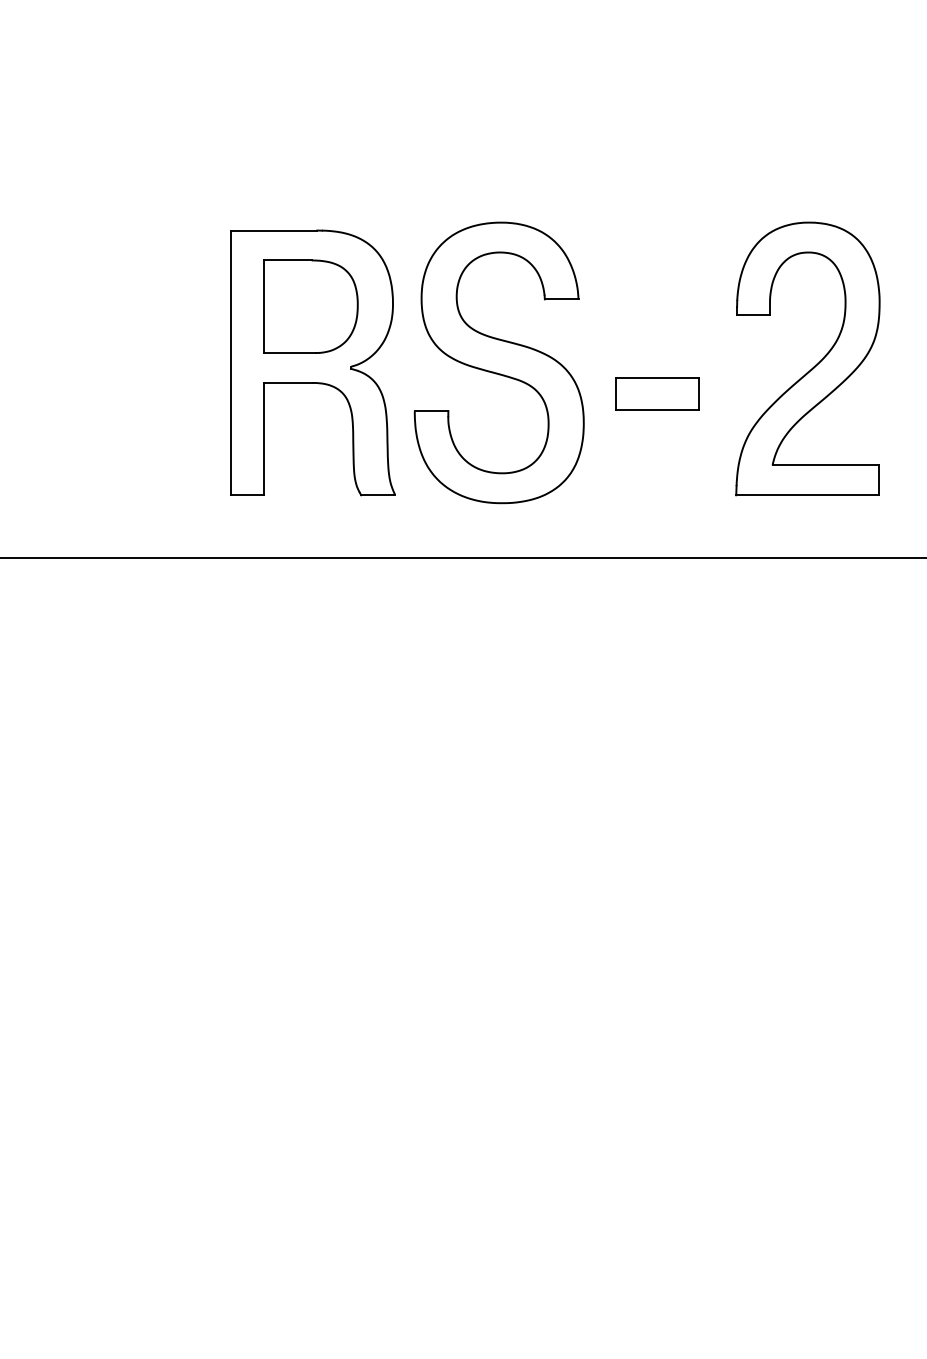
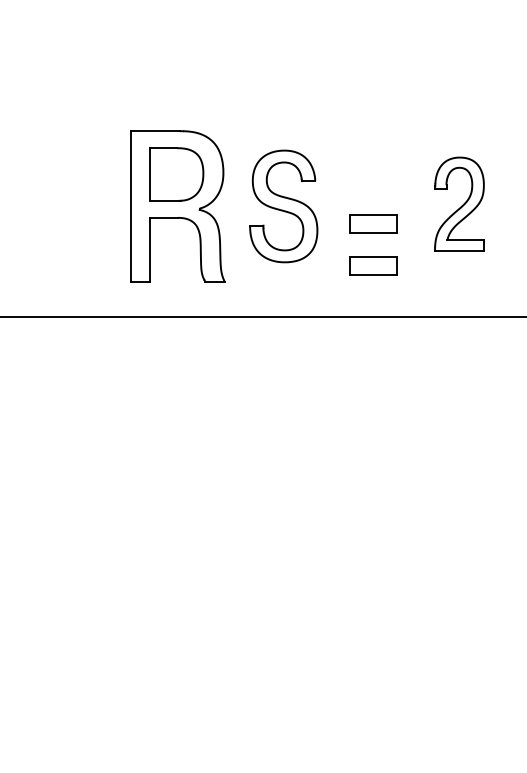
part: (808, 357) -> (459, 203), size x0.6
part: (498, 363) -> (283, 206), size x0.7
part: (656, 466) -> (373, 265), added

